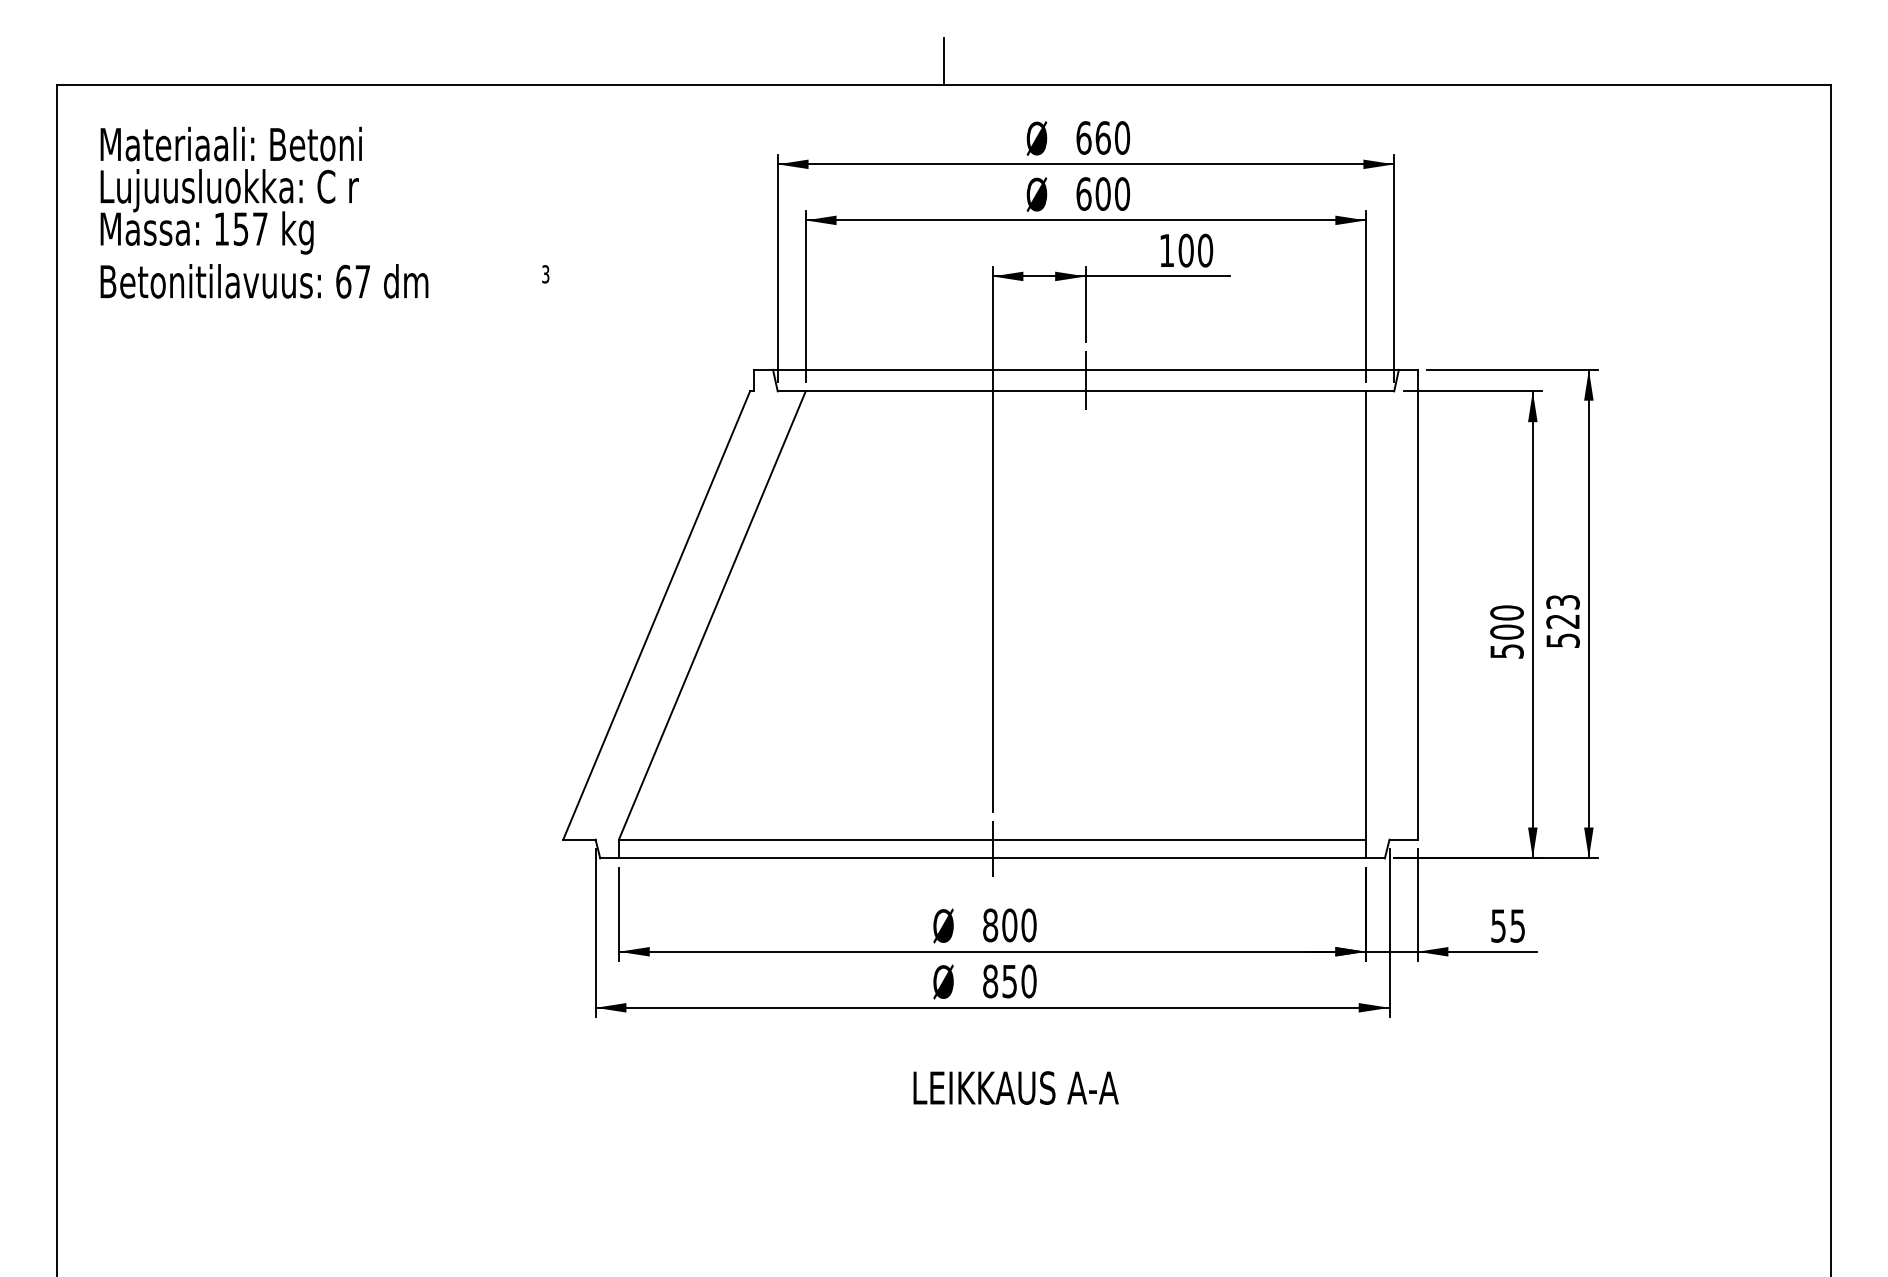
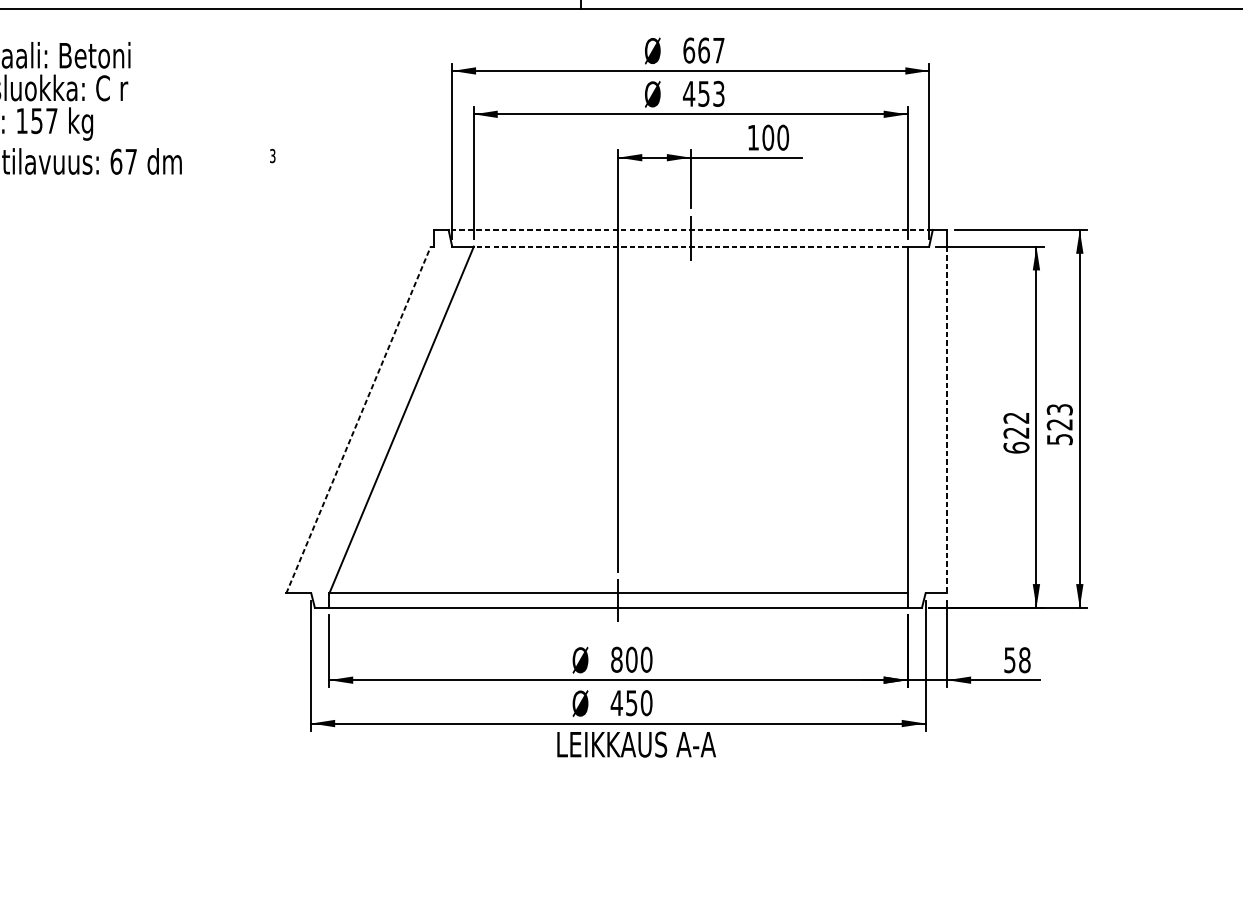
text: (1122, 137) -> (718, 50), 660 -> 667
text: (1102, 193) -> (703, 93), 600 -> 453
line: (1085, 369) -> (690, 229), solid -> dashed
line: (1085, 391) -> (690, 246), solid -> dashed
line: (656, 615) -> (358, 420), solid -> dashed
line: (1417, 616) -> (947, 420), solid -> dashed
text: (1506, 631) -> (1016, 432), 500 -> 622
text: (1517, 925) -> (1024, 659), 55 -> 58
text: (990, 981) -> (616, 703), 850 -> 450
text: (1015, 1087) -> (636, 744), moved

